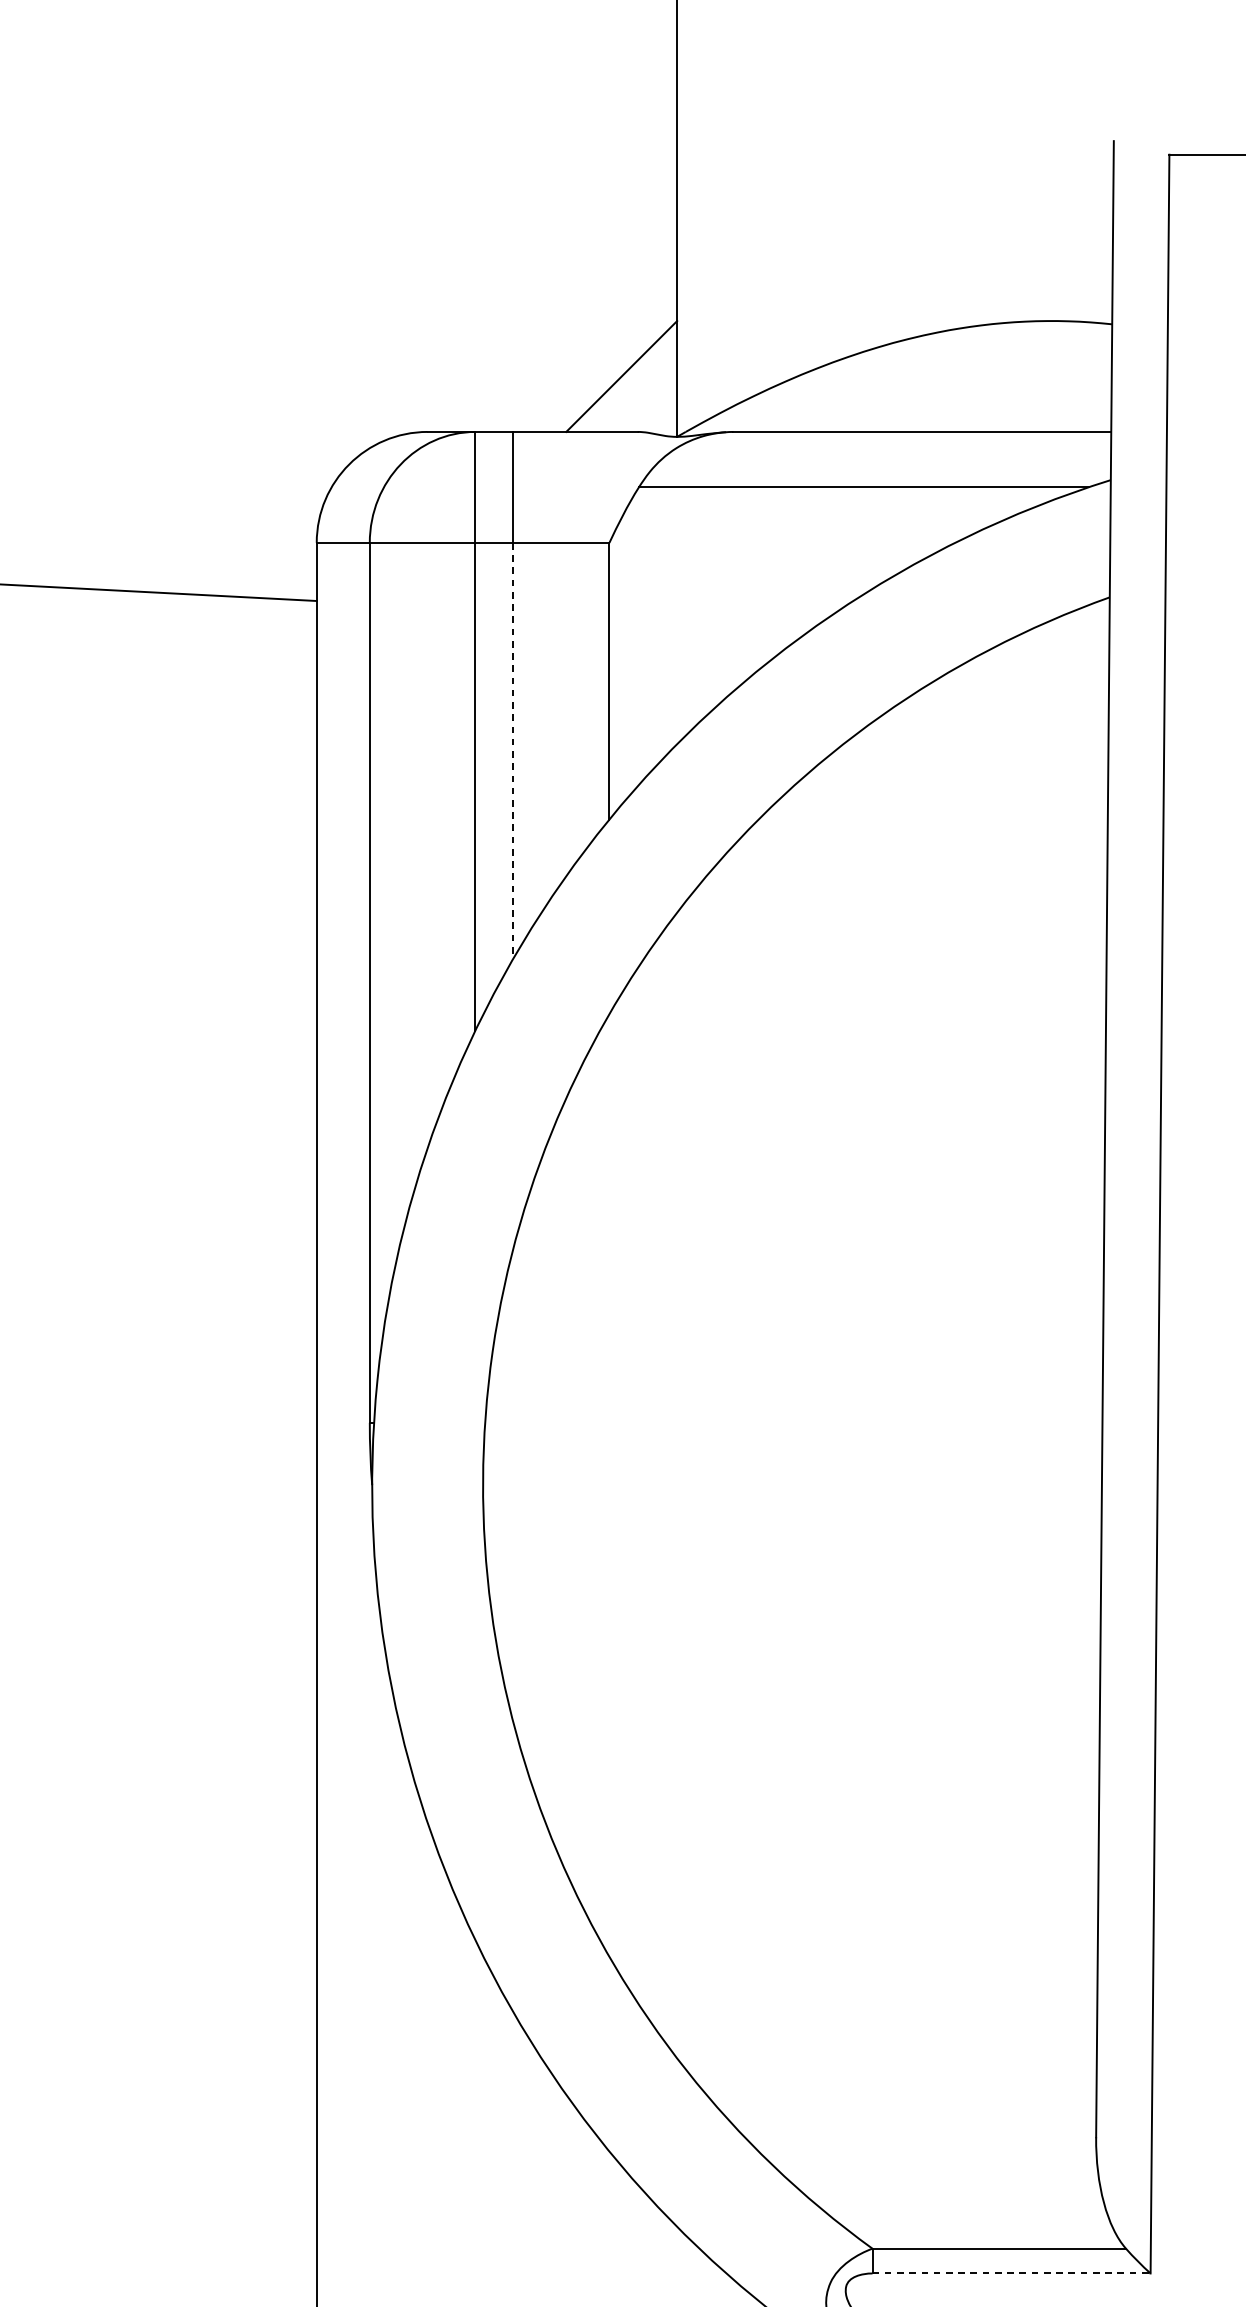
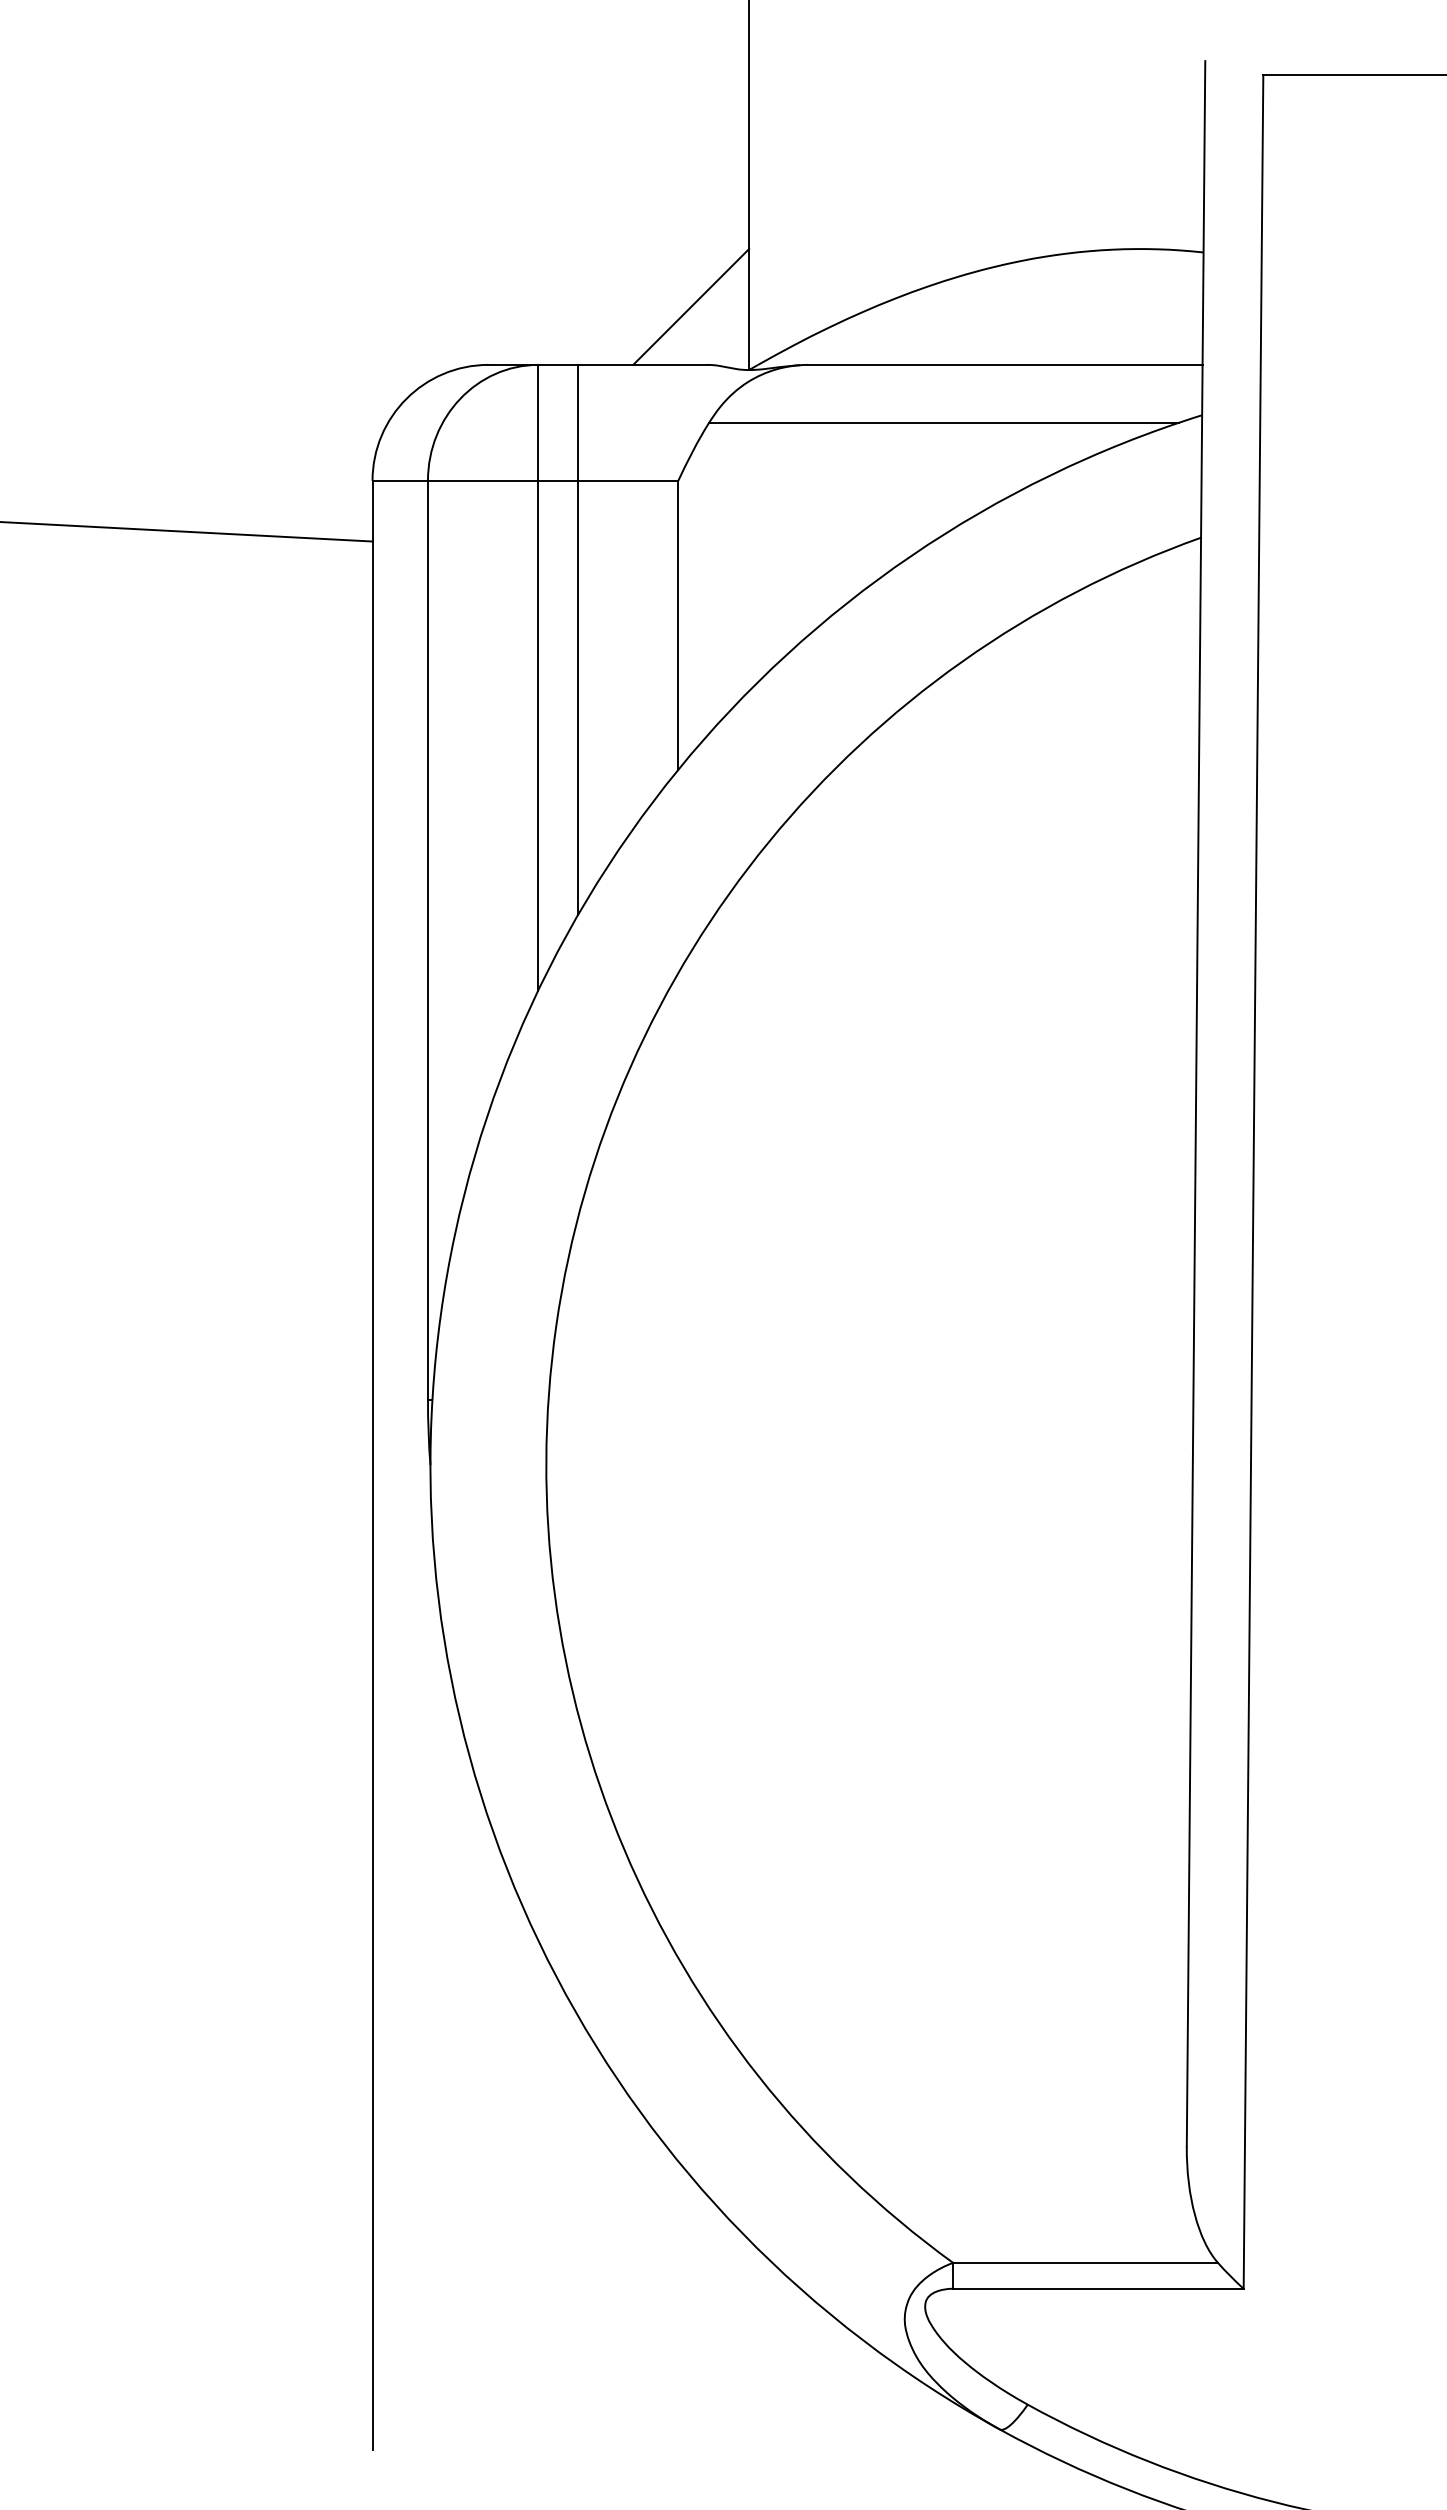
line: (512, 751) -> (577, 698), dashed -> solid
line: (1011, 2273) -> (1098, 2288), dashed -> solid

